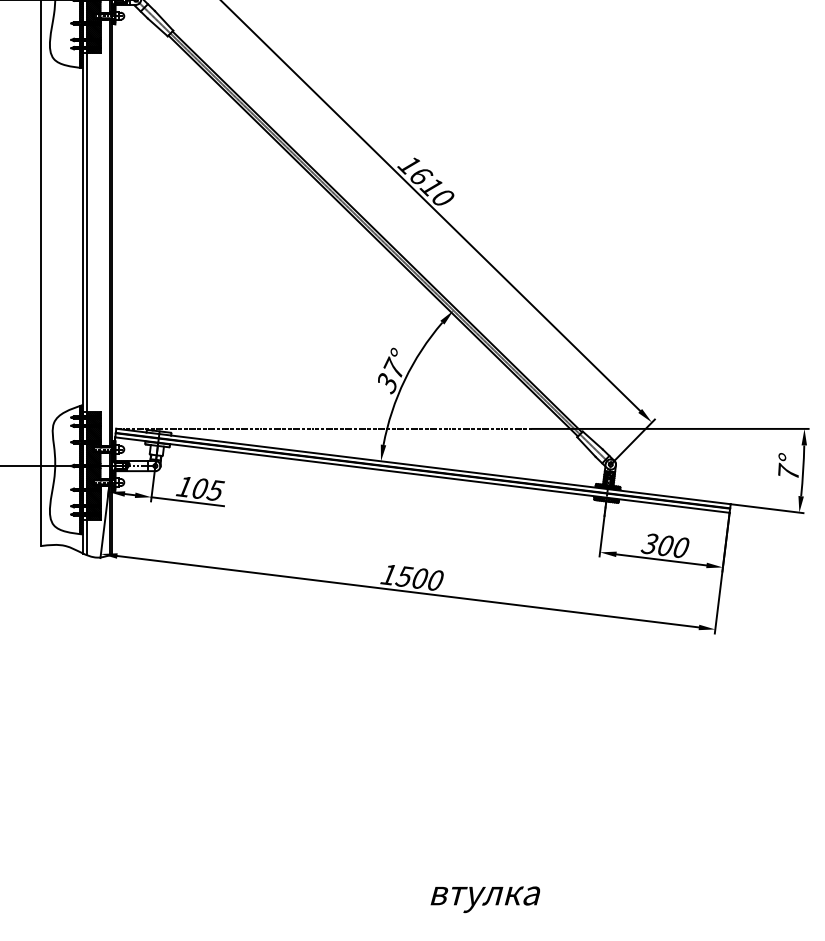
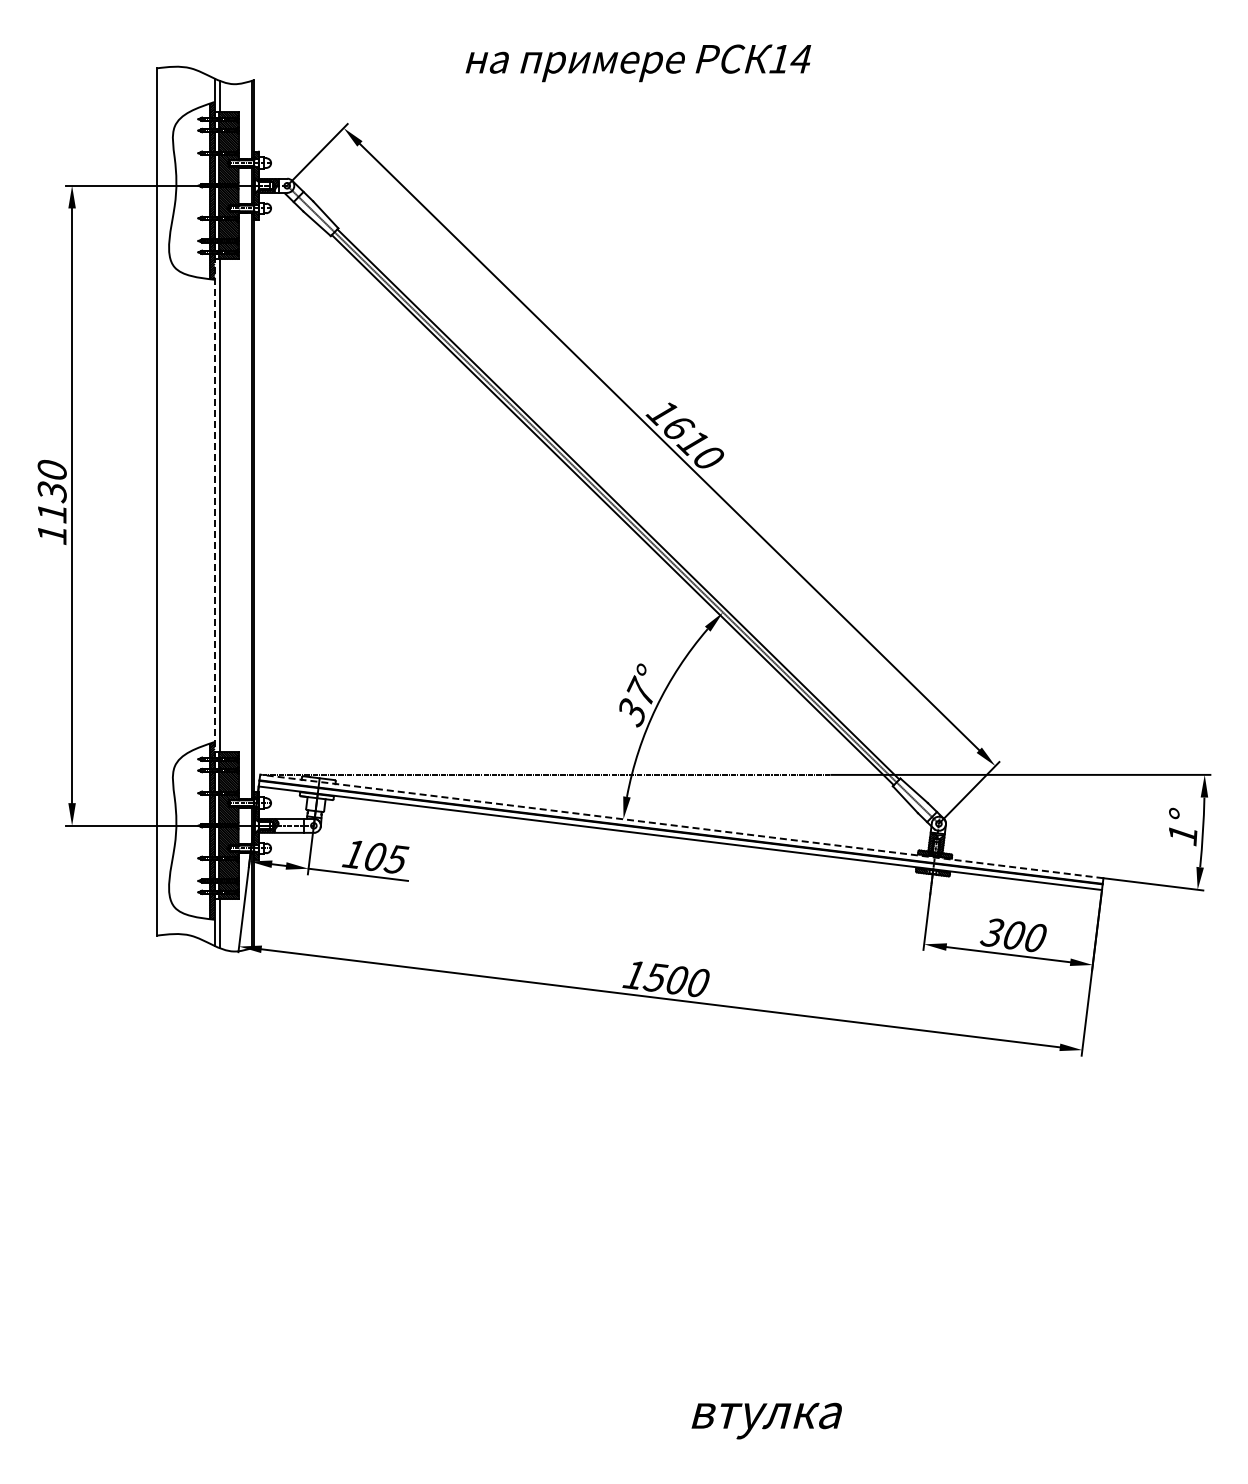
line: (83, 232) -> (214, 505), solid -> dashed
line: (423, 466) -> (681, 826), solid -> dashed
text: (788, 471) -> (1182, 833), 7° -> 1°

